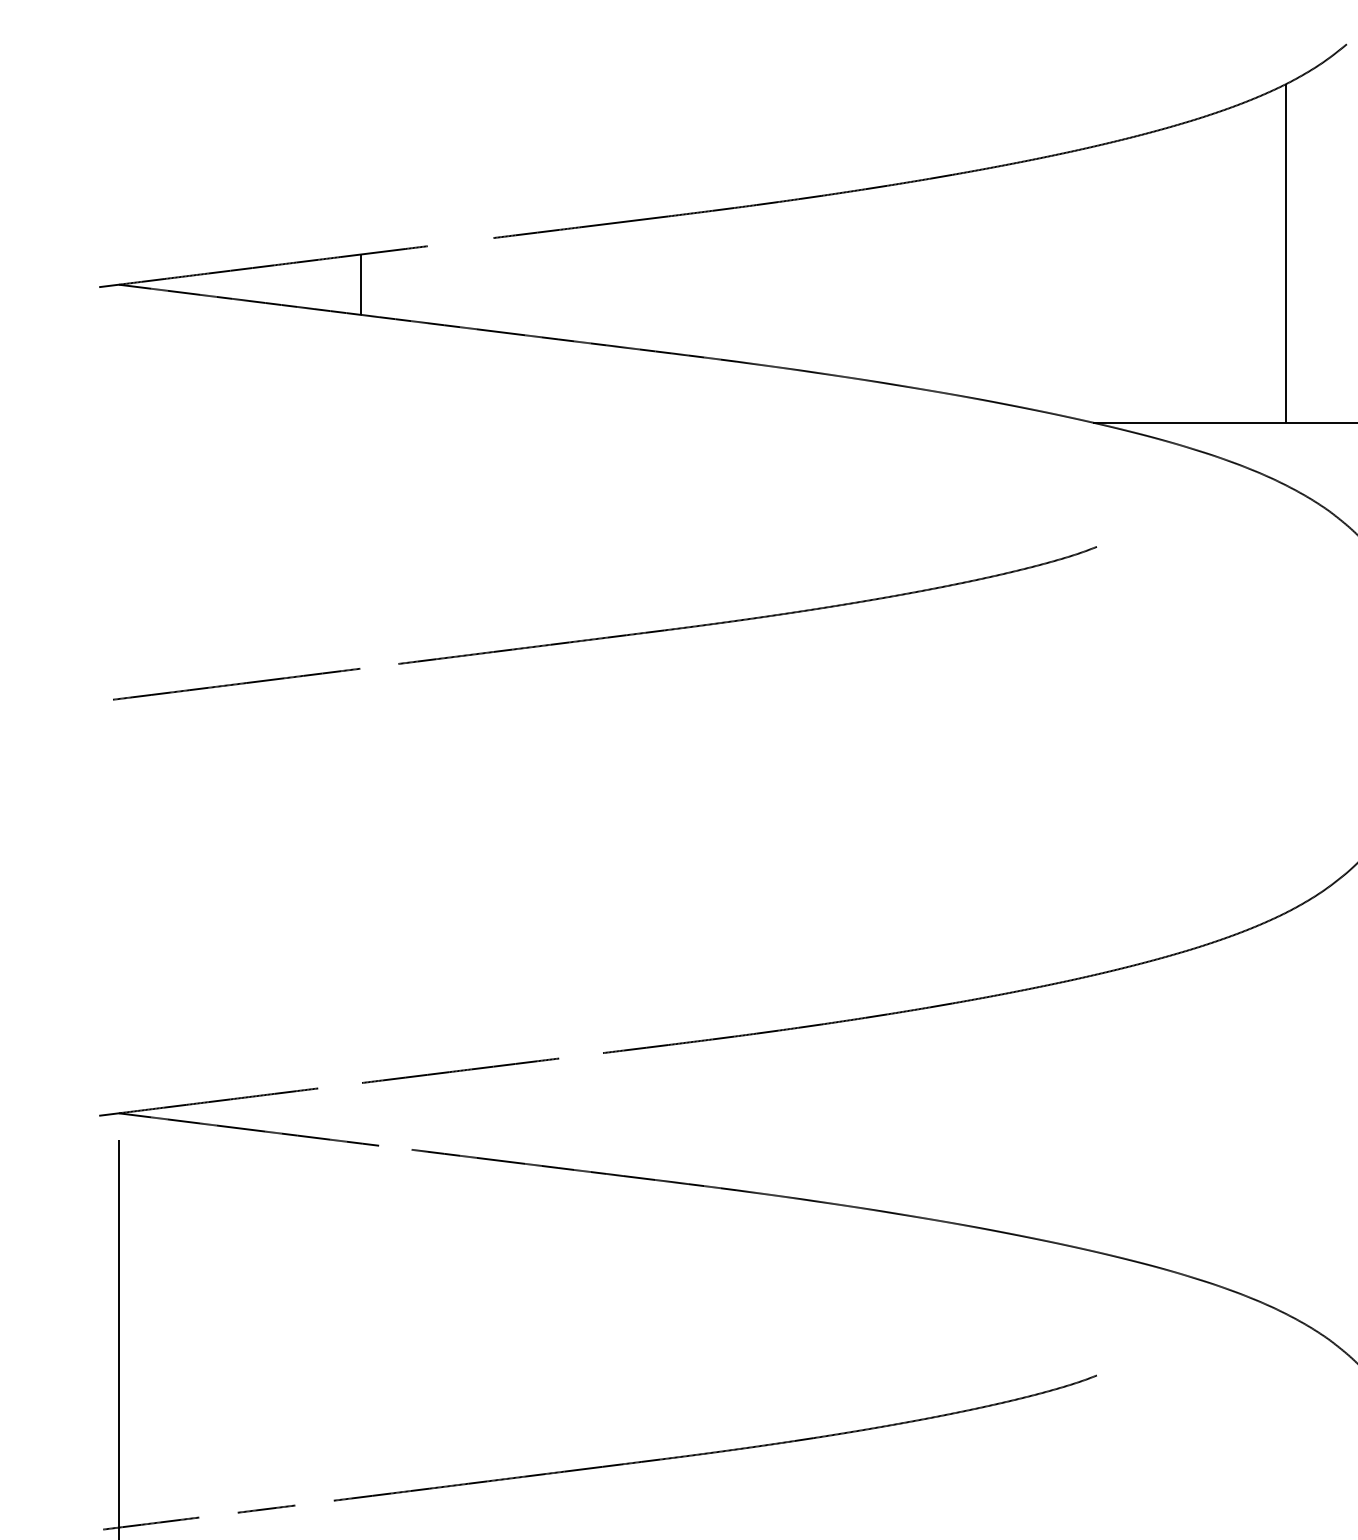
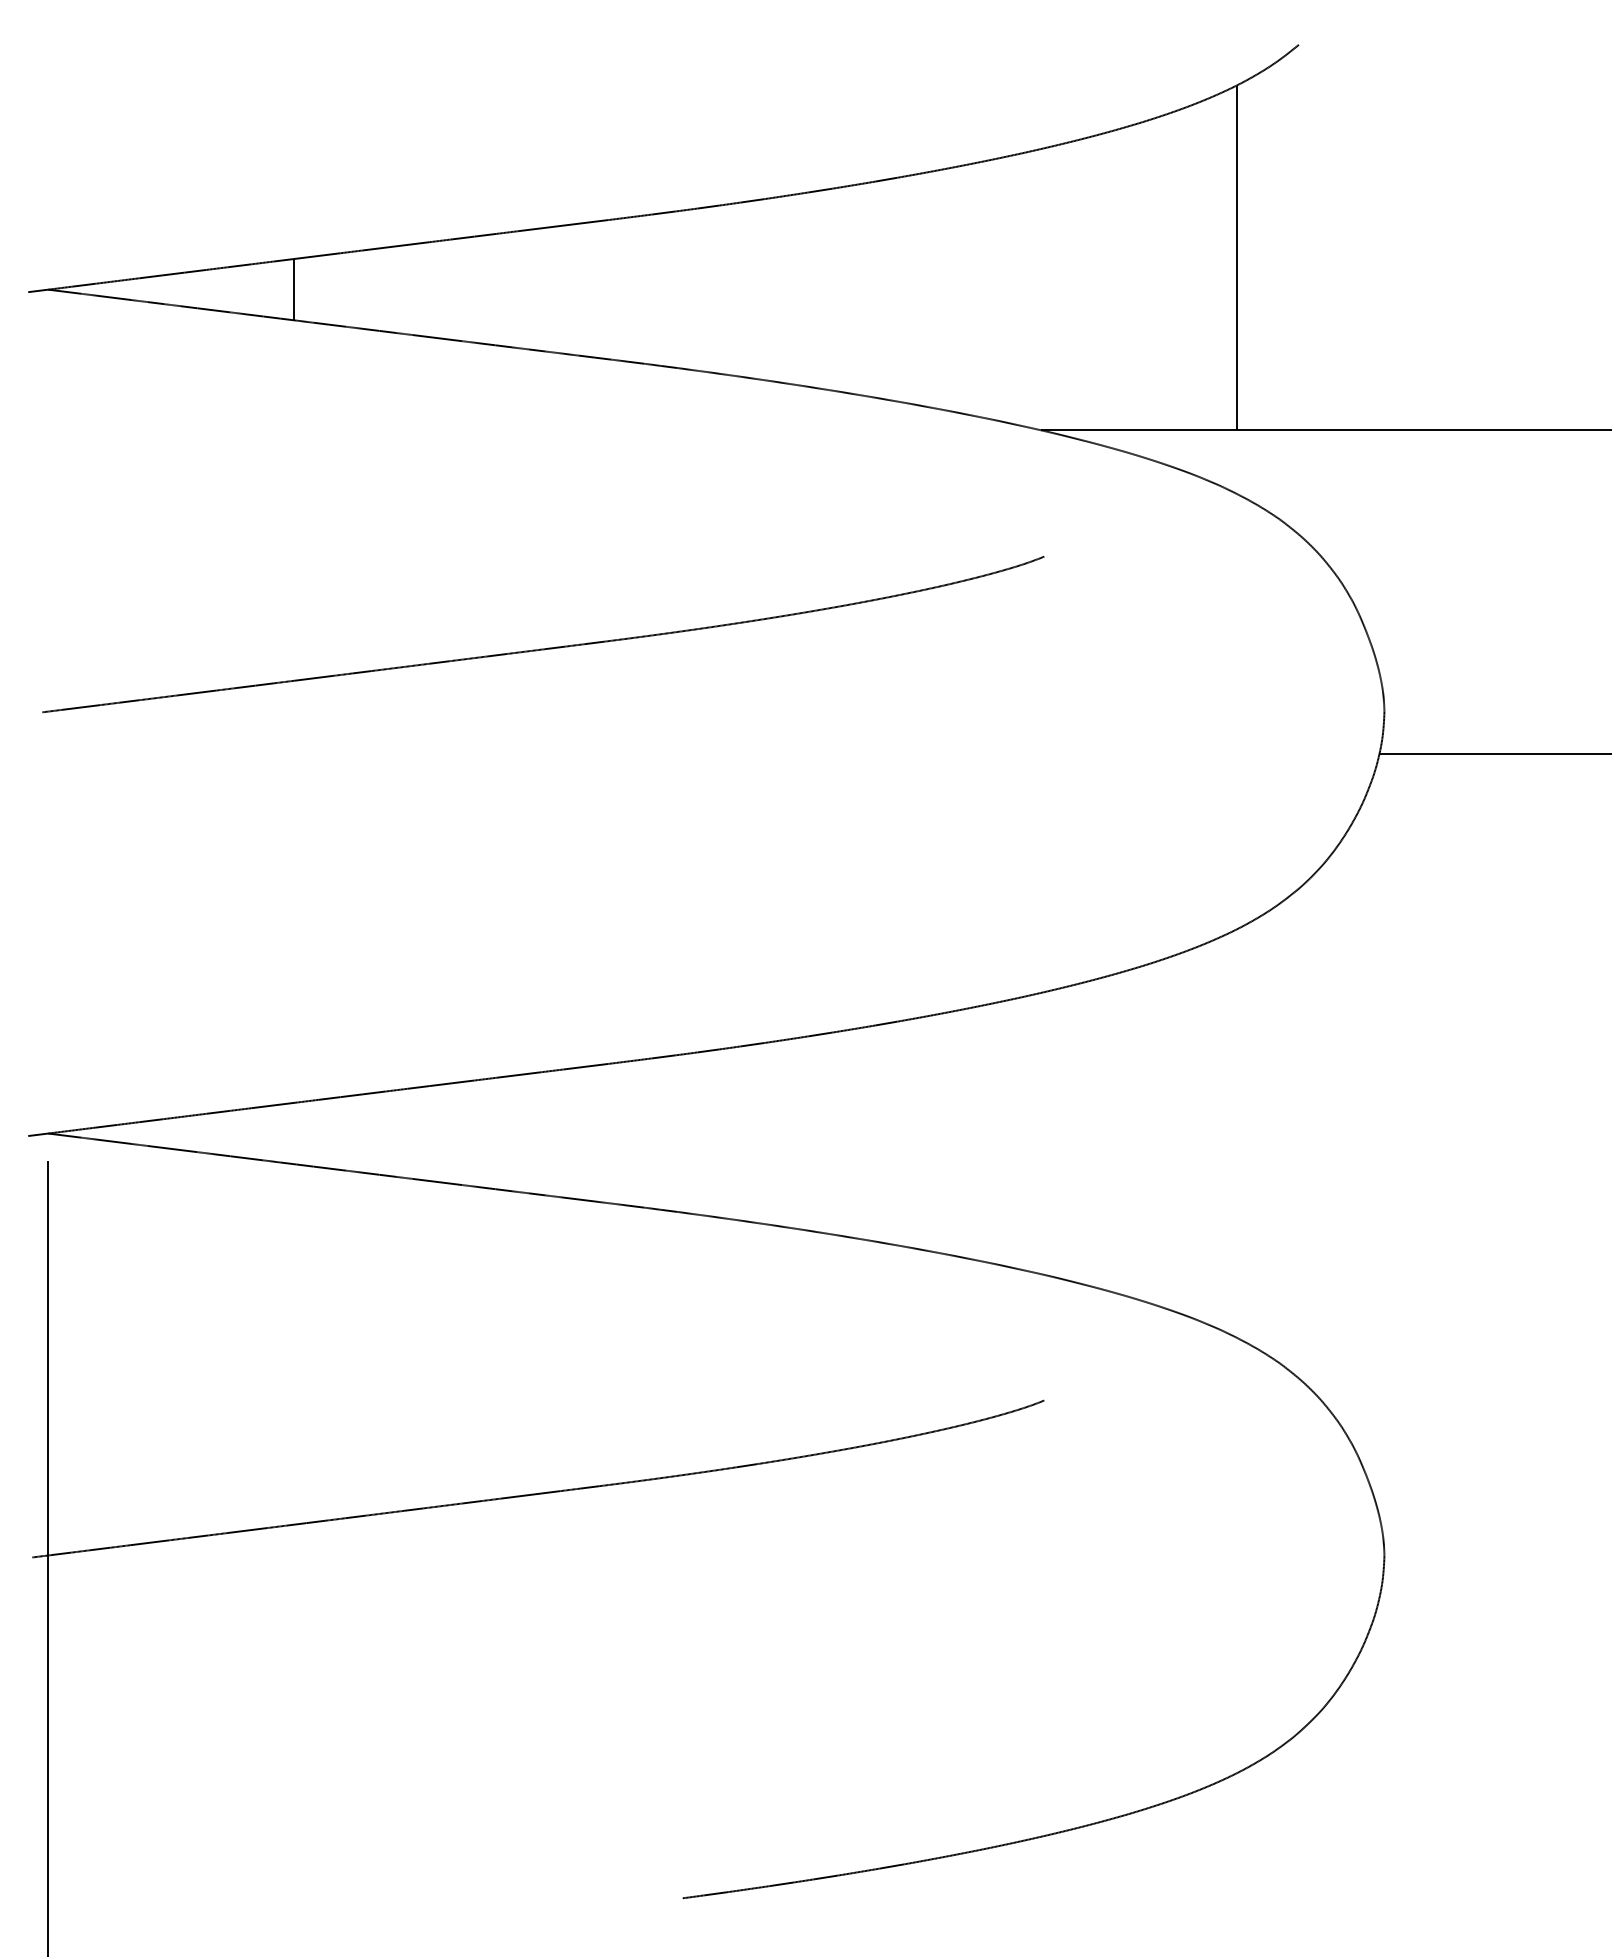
line: (459, 242) -> (395, 246), added
line: (379, 665) -> (313, 677), added
line: (580, 1055) -> (518, 1074), added
line: (340, 1085) -> (273, 1105), added
line: (395, 1147) -> (329, 1168), added
line: (314, 1503) -> (247, 1530), added
line: (218, 1514) -> (149, 1542), added

